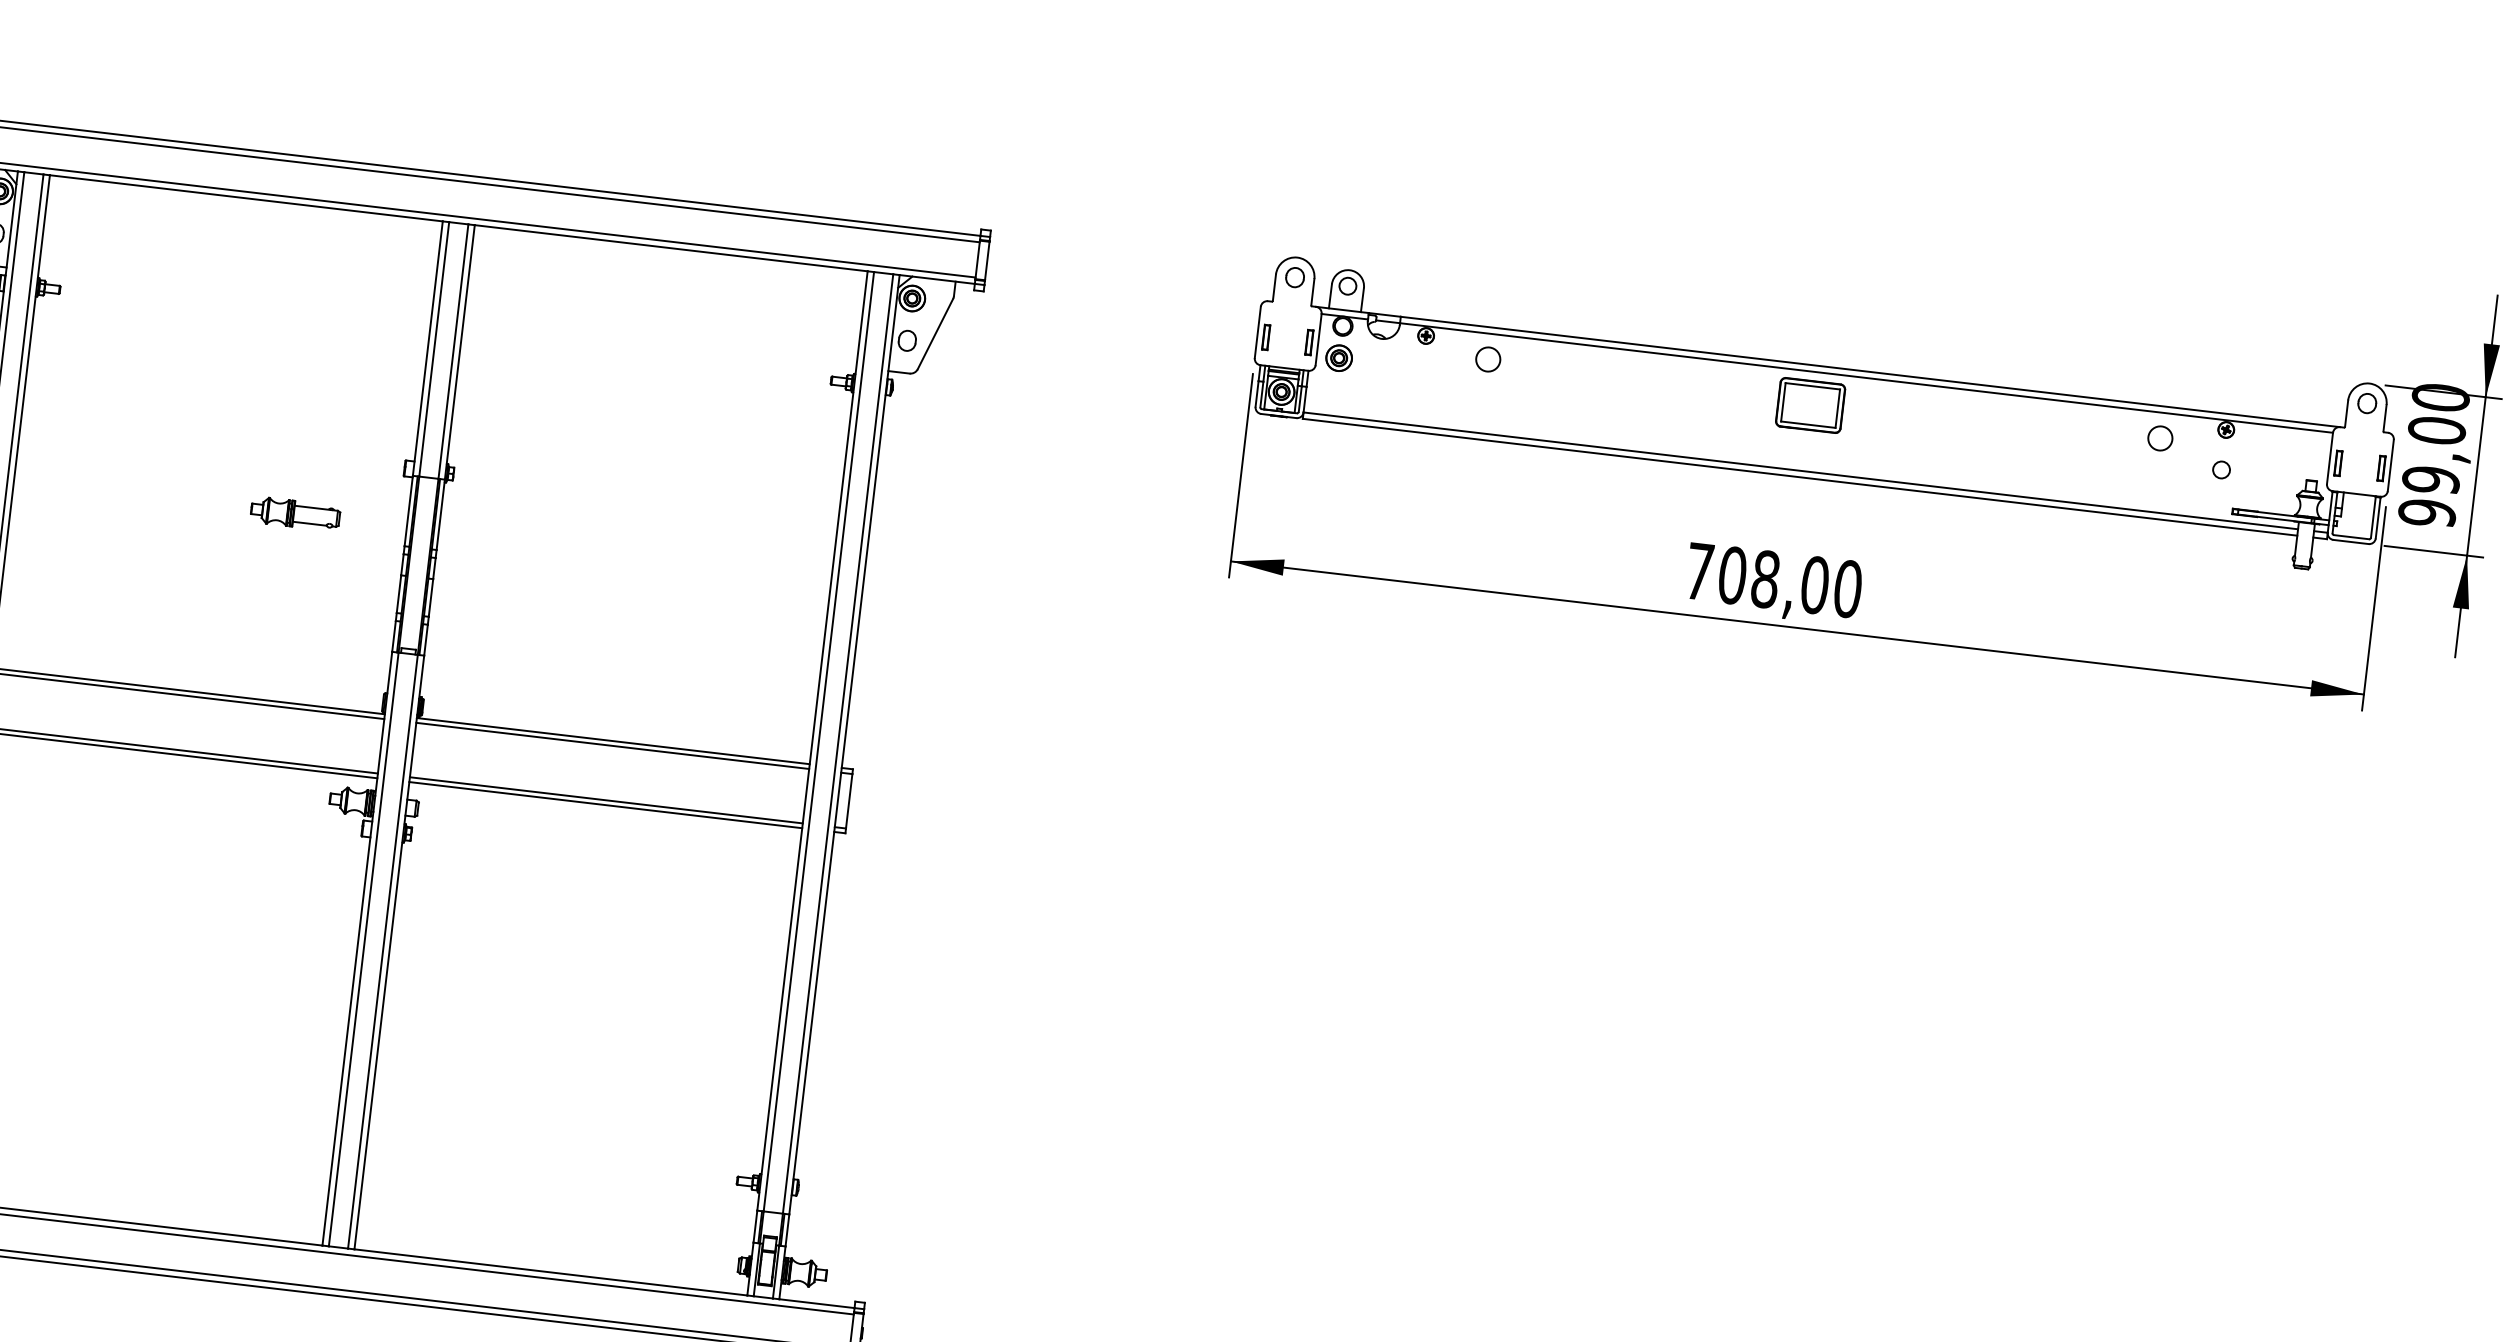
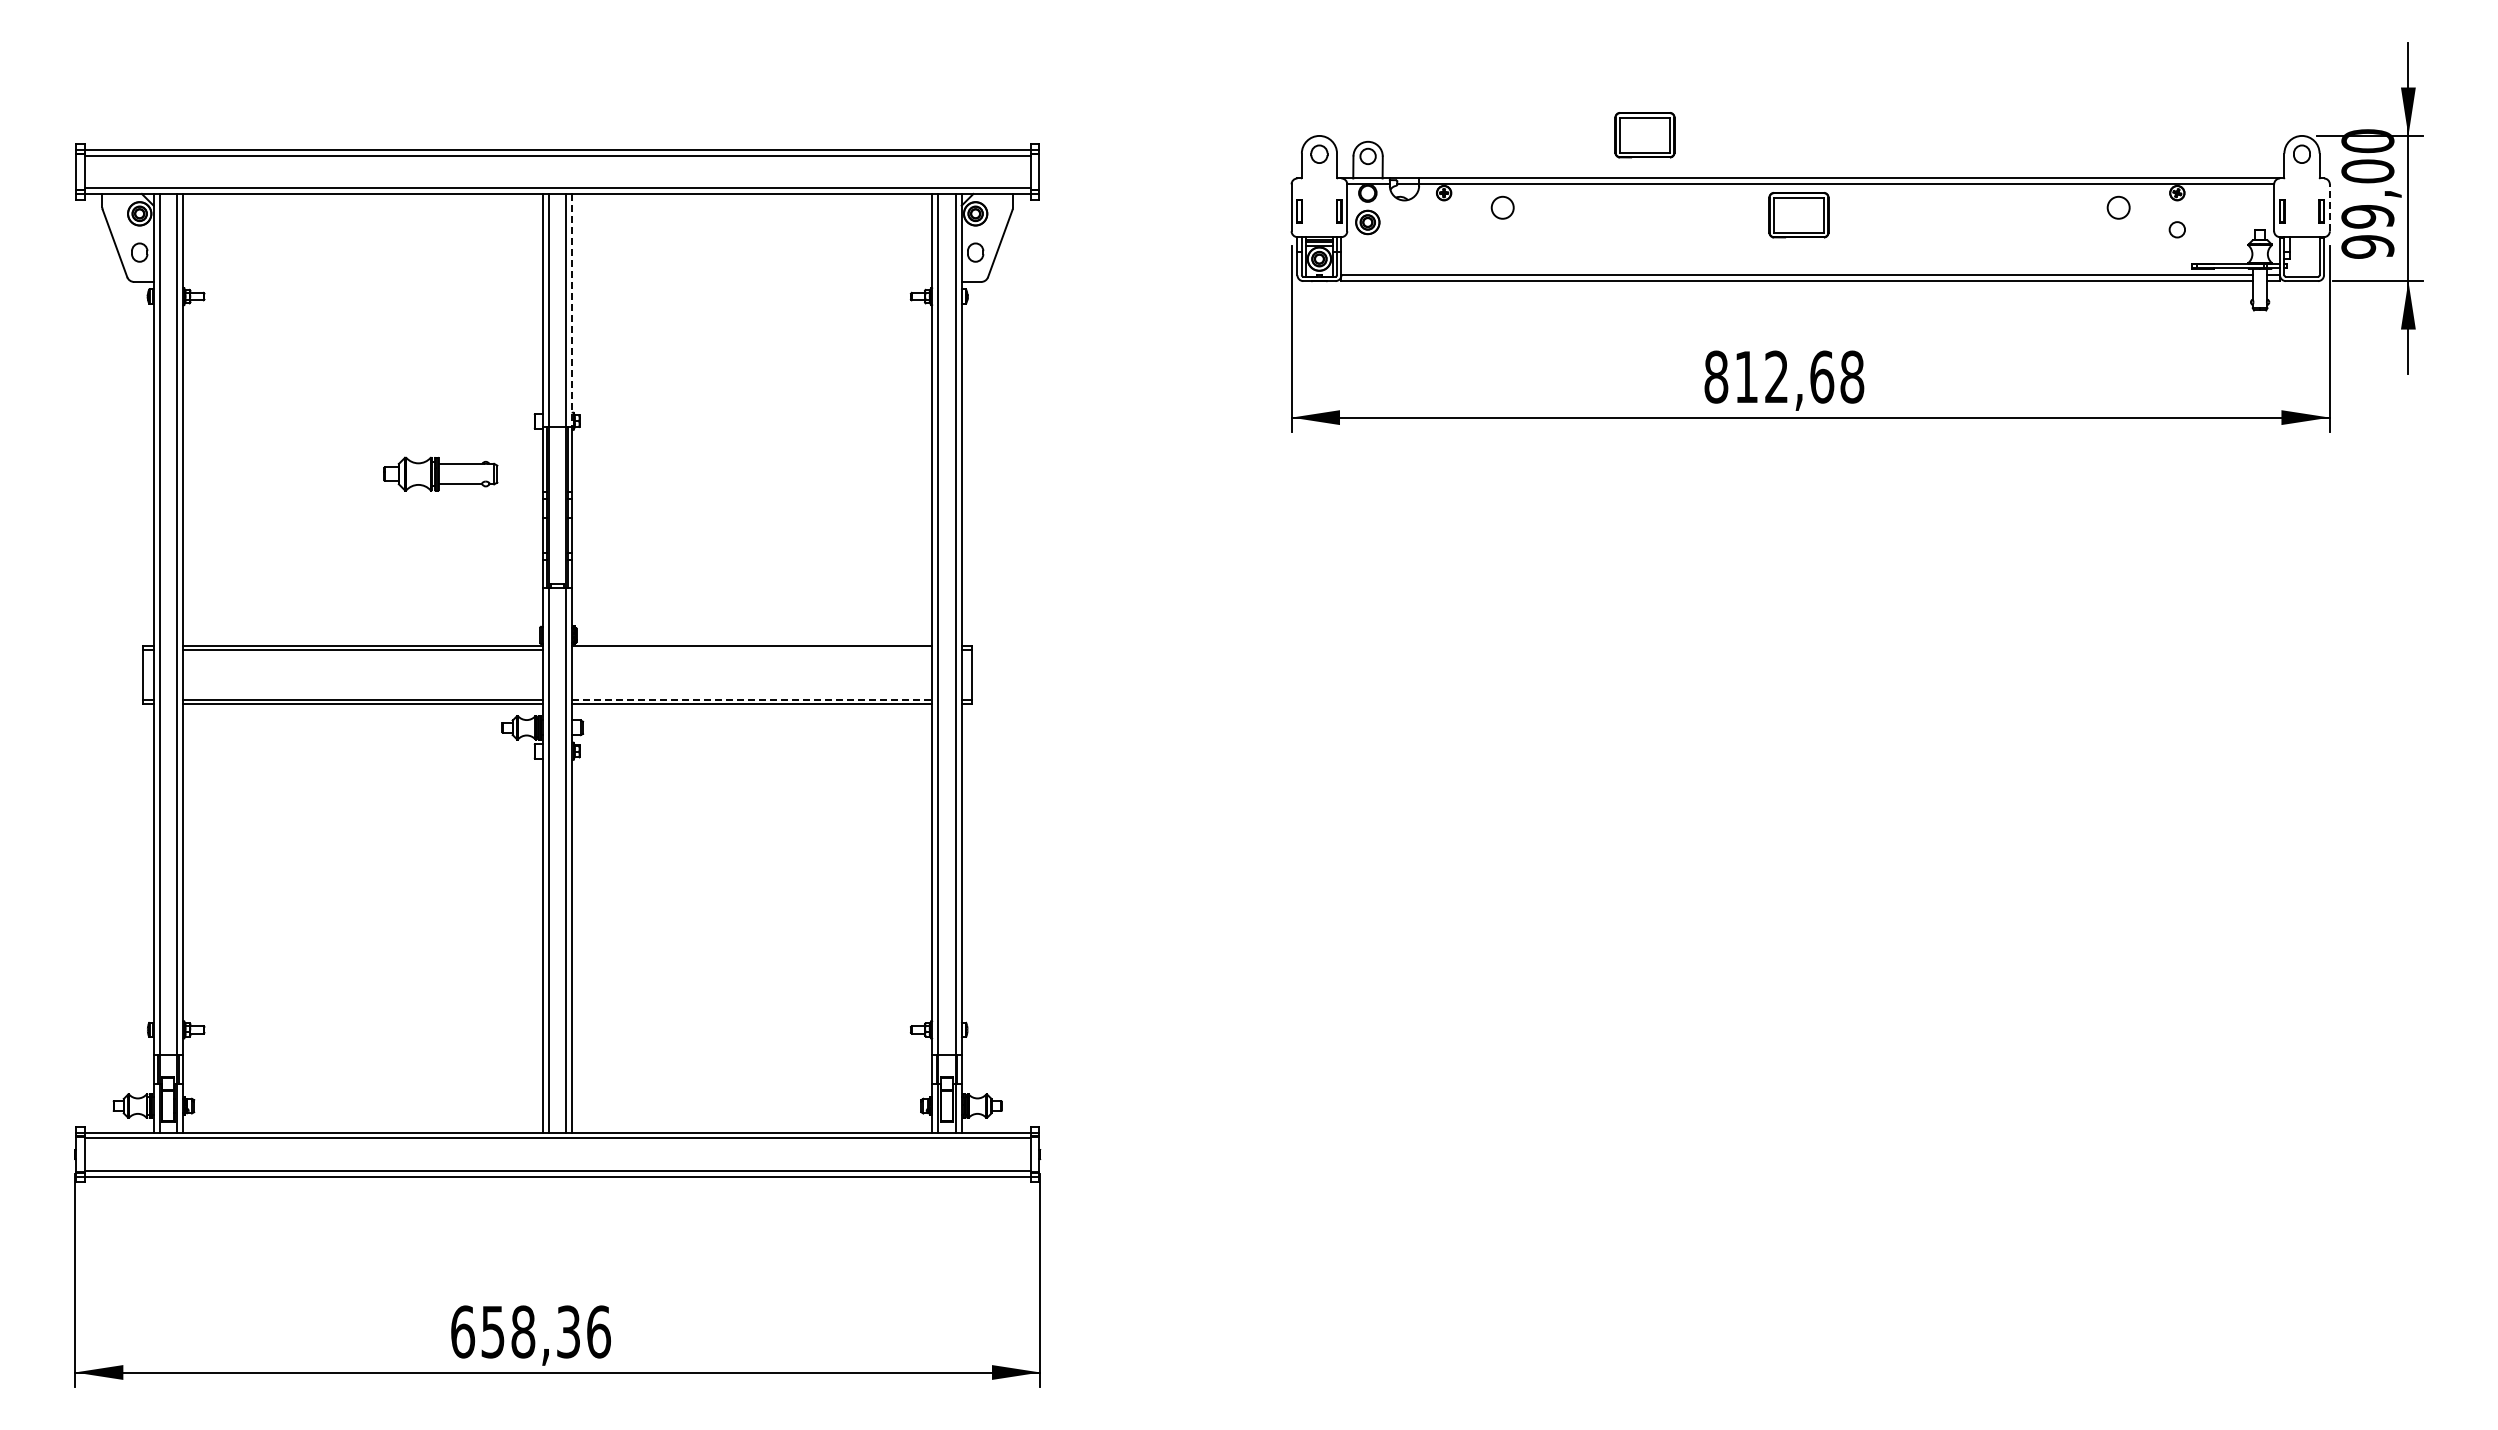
part: (1652, 298) -> (1644, 135), added
line: (460, 352) -> (572, 310), solid -> dashed
line: (2390, 465) -> (2329, 207), solid -> dashed
part: (295, 513) -> (440, 473), size x1.4
text: (1774, 579) -> (1784, 376), 708,00 -> 812,68
line: (612, 746) -> (752, 650), removed
line: (606, 799) -> (752, 699), solid -> dashed

